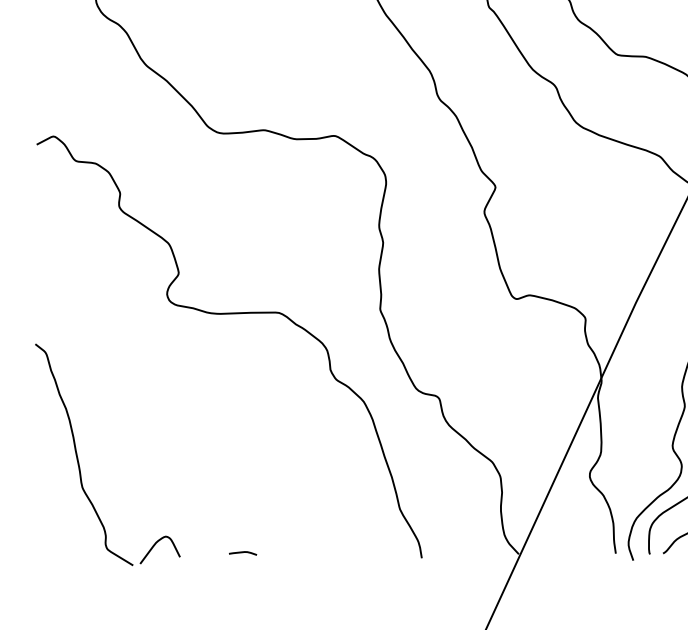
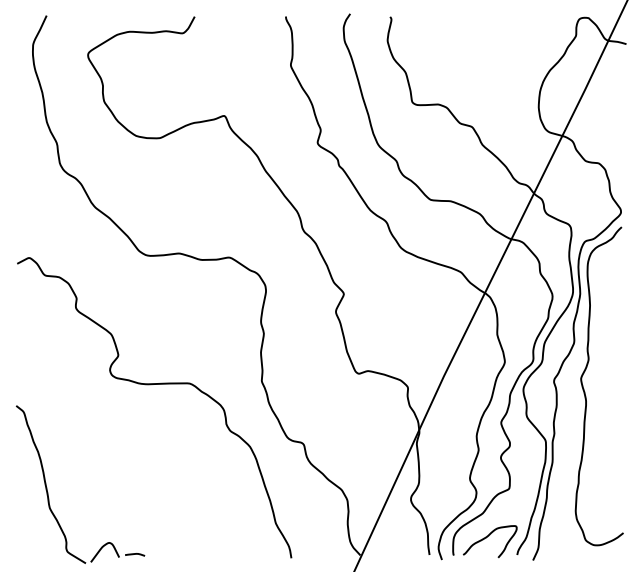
line: (243, 552) -> (135, 554), moved

